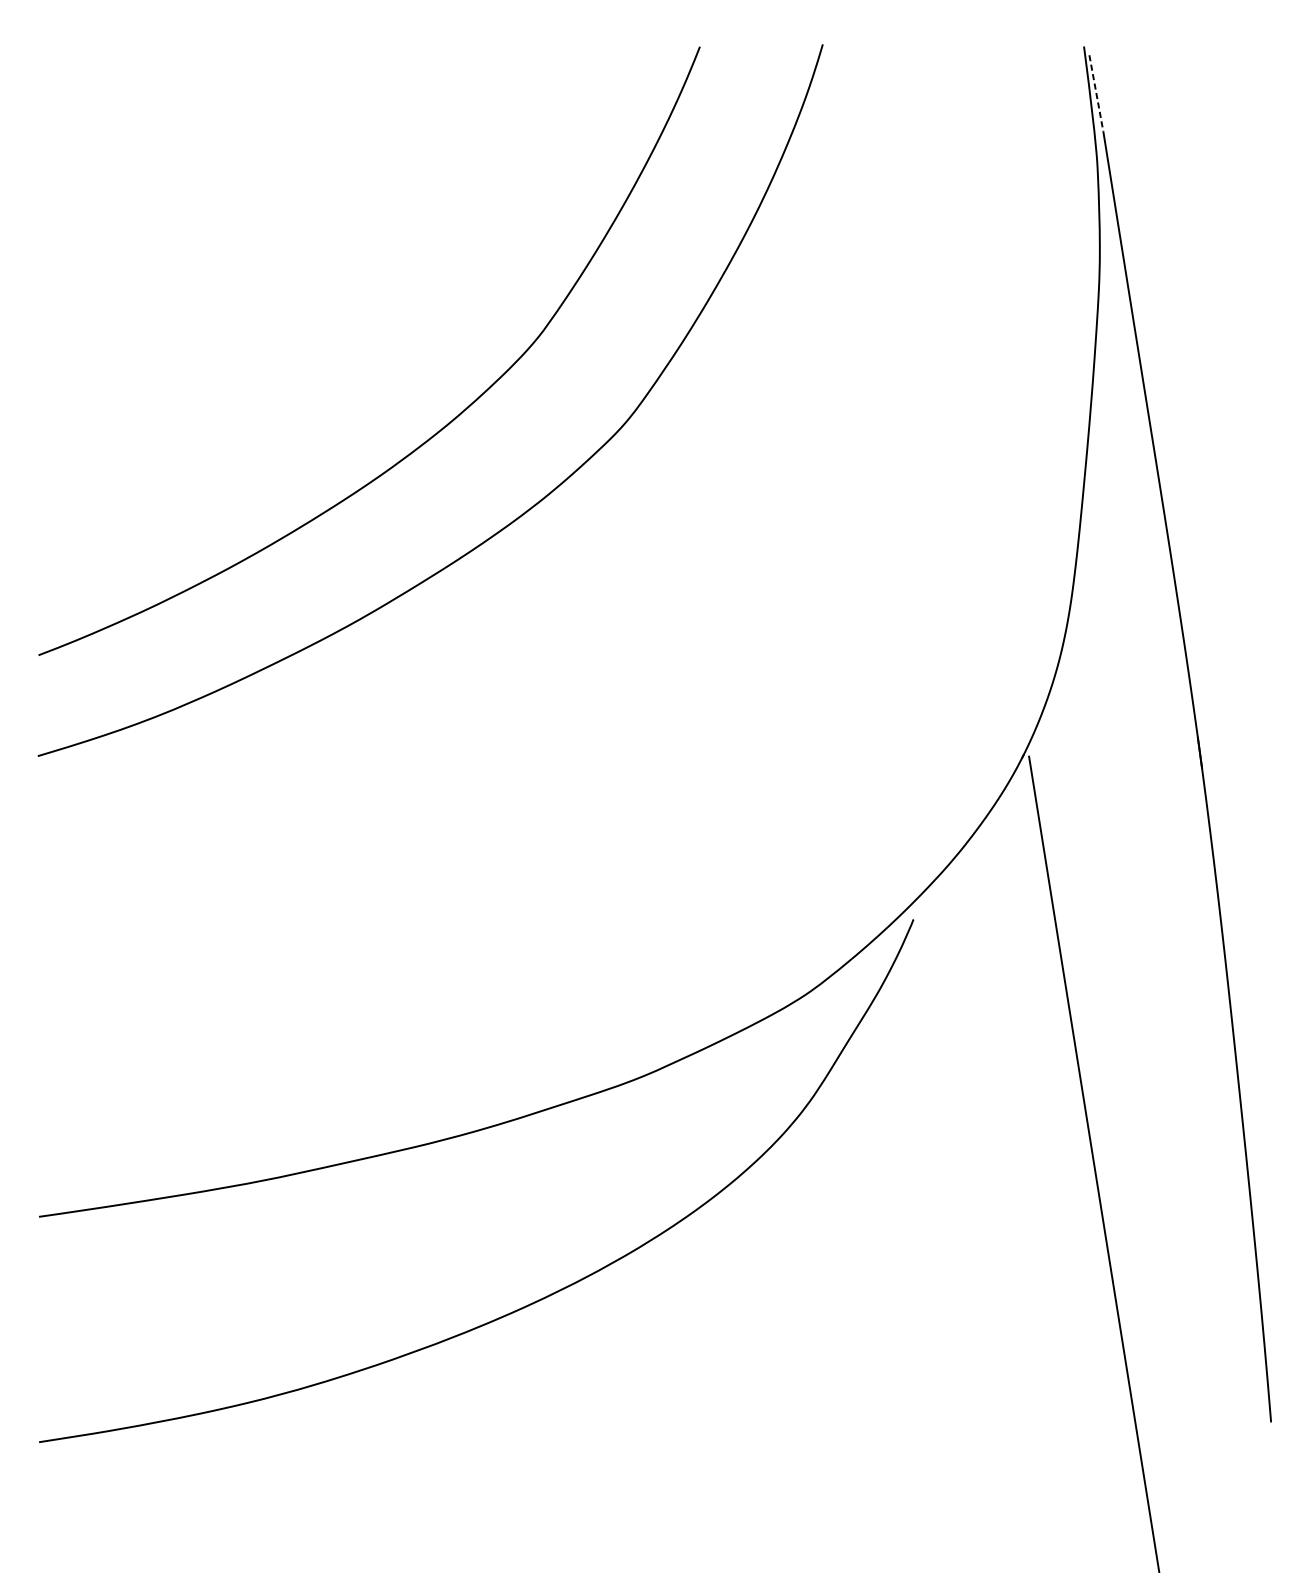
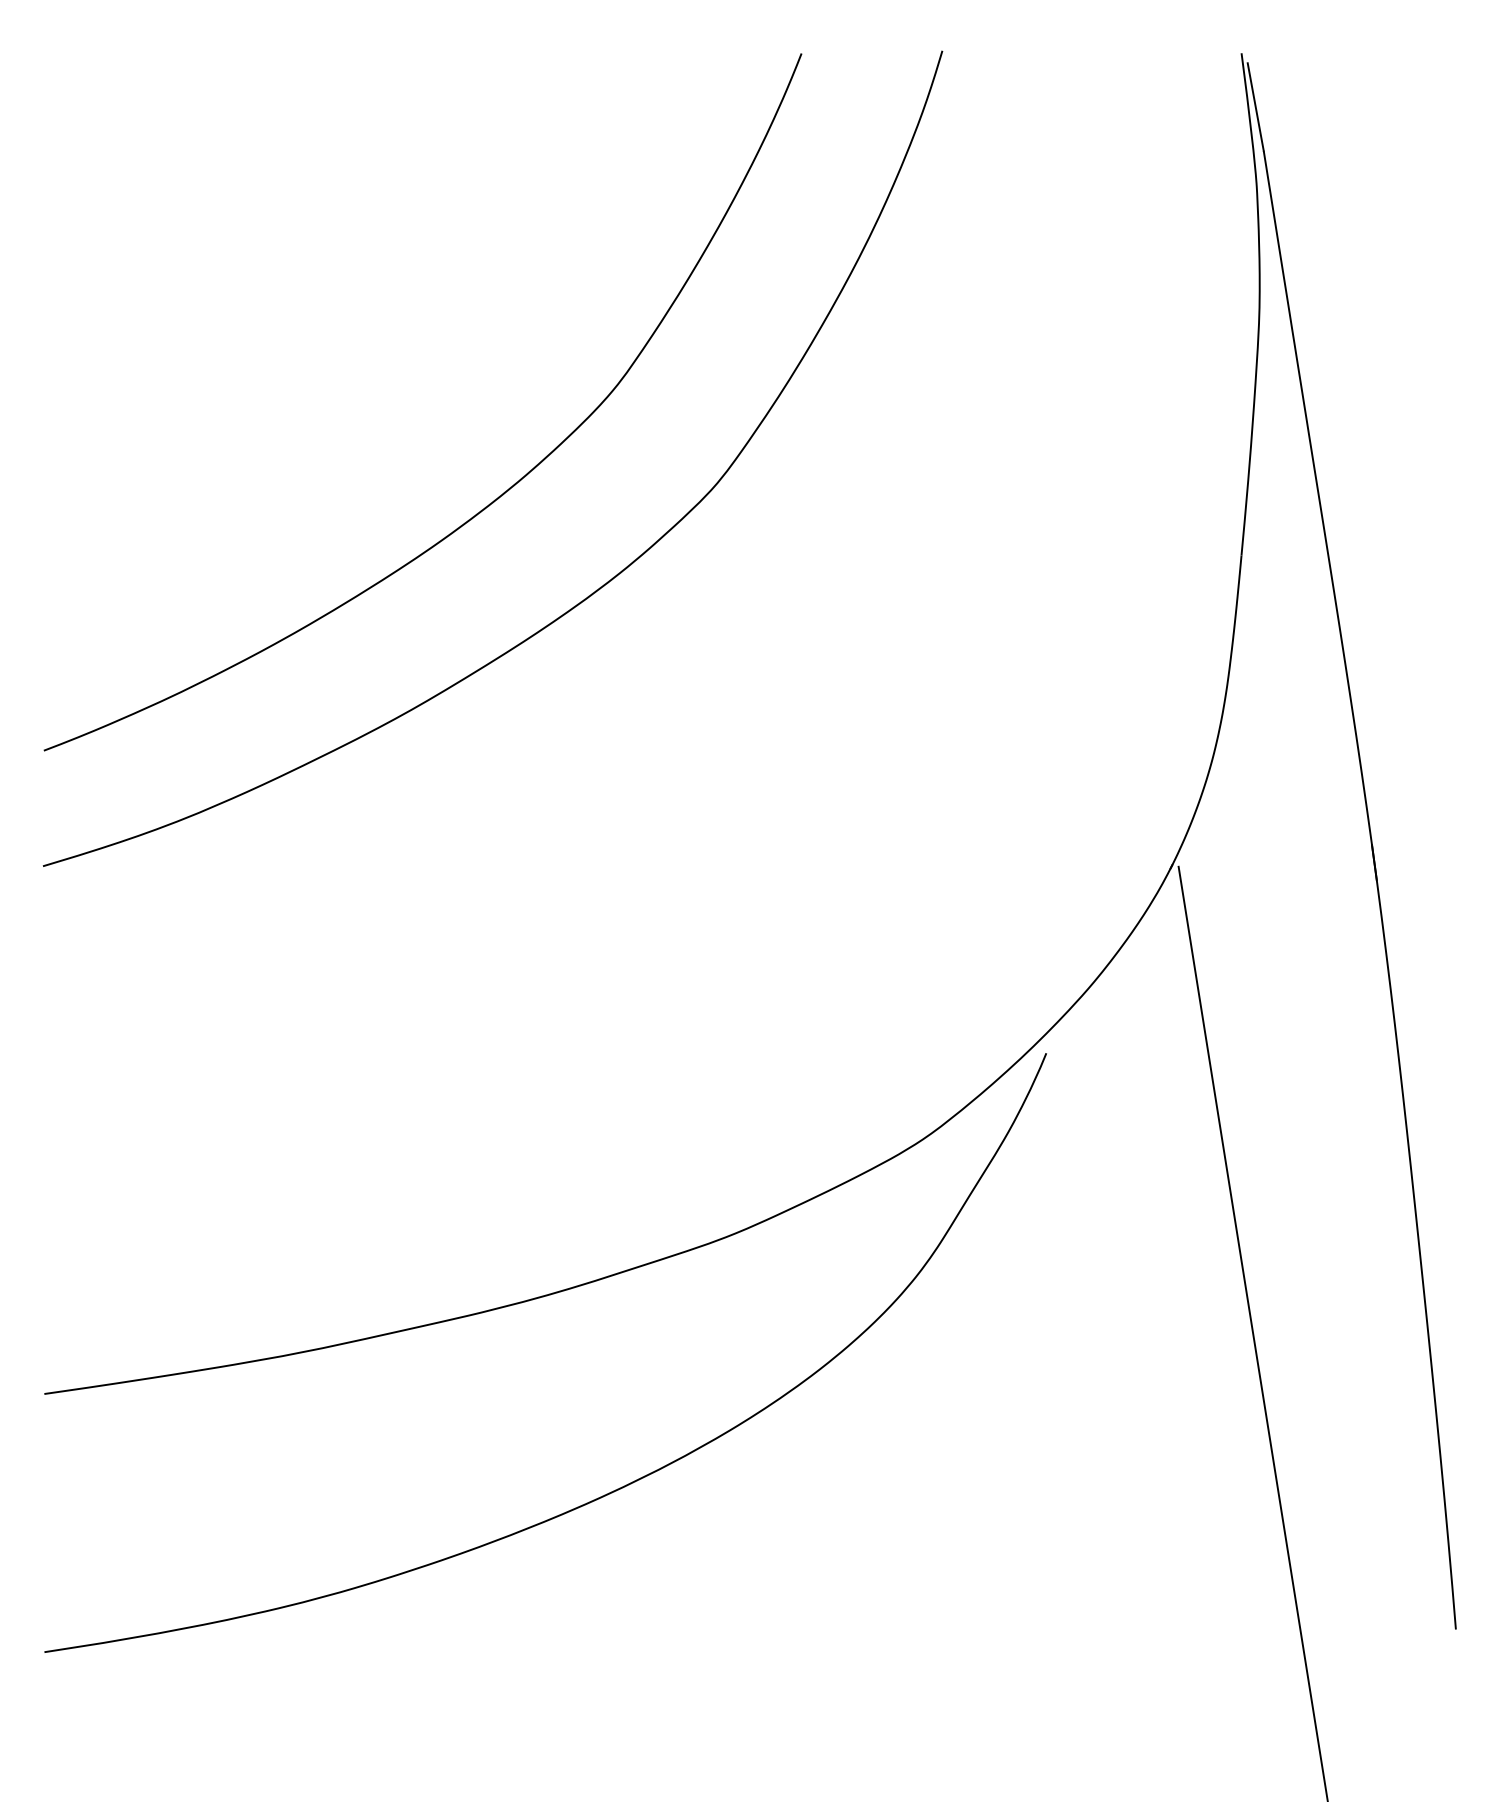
line: (1096, 93) -> (1255, 107), dashed -> solid

